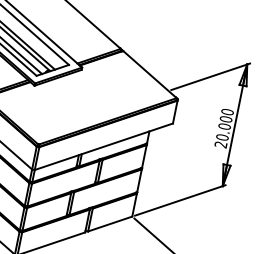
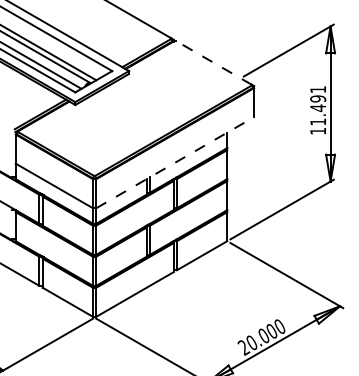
line: (149, 74) -> (213, 62), solid -> dashed
text: (224, 128) -> (318, 110), 20.000 -> 11.491
line: (104, 146) -> (175, 162), solid -> dashed

